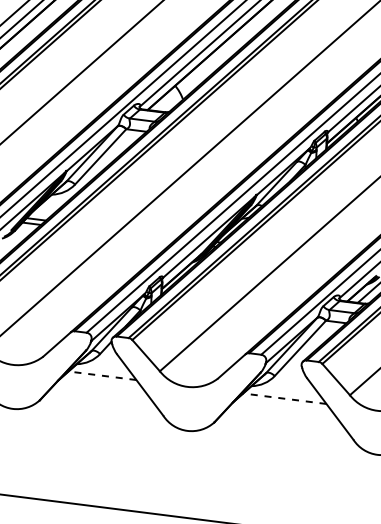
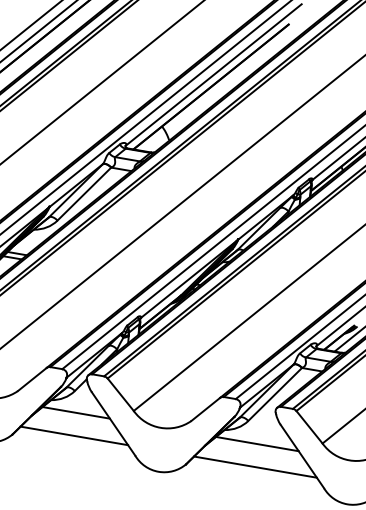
line: (102, 375) -> (76, 412), dashed -> solid
line: (101, 398) -> (74, 435), added
line: (284, 398) -> (257, 443), dashed -> solid
line: (283, 421) -> (254, 466), added

